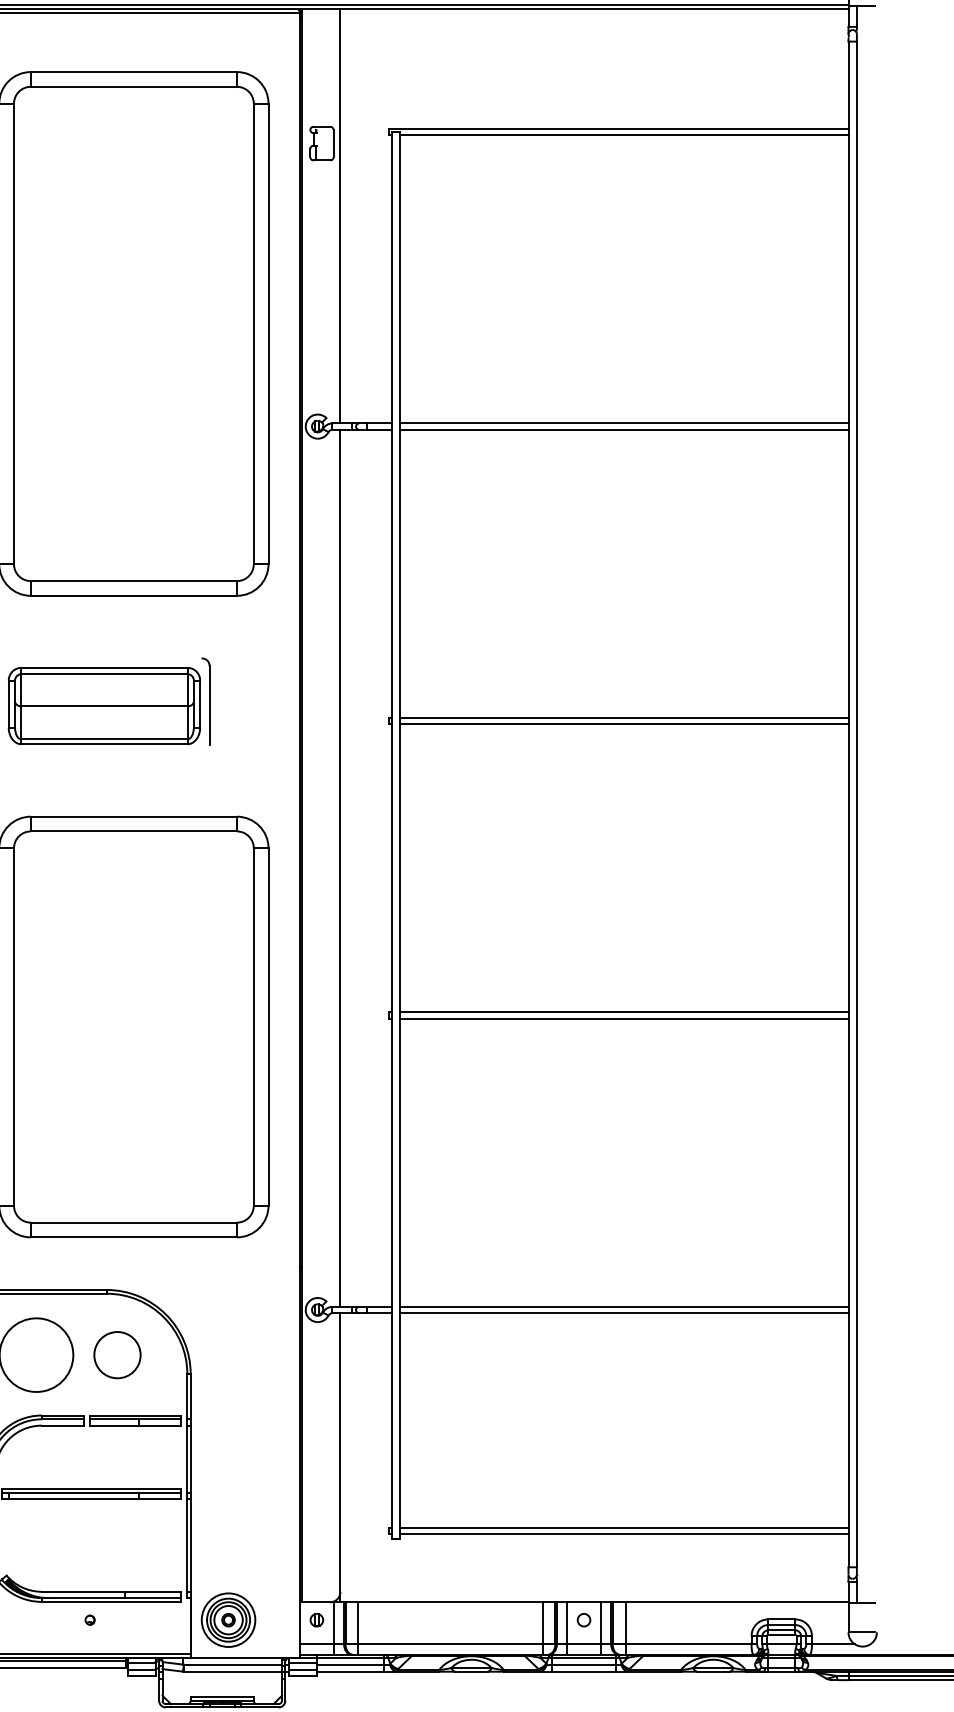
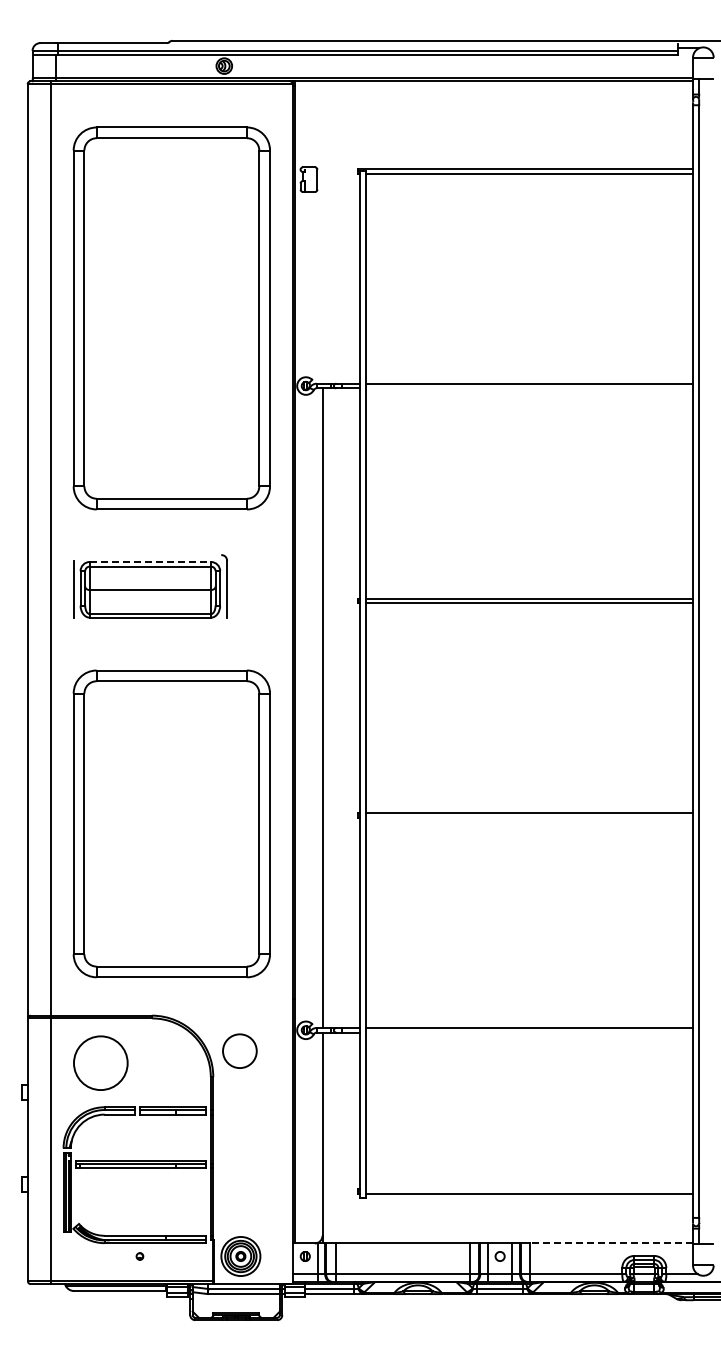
line: (340, 216) -> (322, 232), removed
line: (624, 429) -> (529, 388), removed
line: (104, 668) -> (150, 562), solid -> dashed
line: (624, 1018) -> (529, 817), removed
line: (624, 1313) -> (529, 1032), removed
circle: (116, 1354) -> (239, 1050), moved
line: (624, 1528) -> (529, 1189), removed
line: (736, 1602) -> (611, 1243), solid -> dashed

